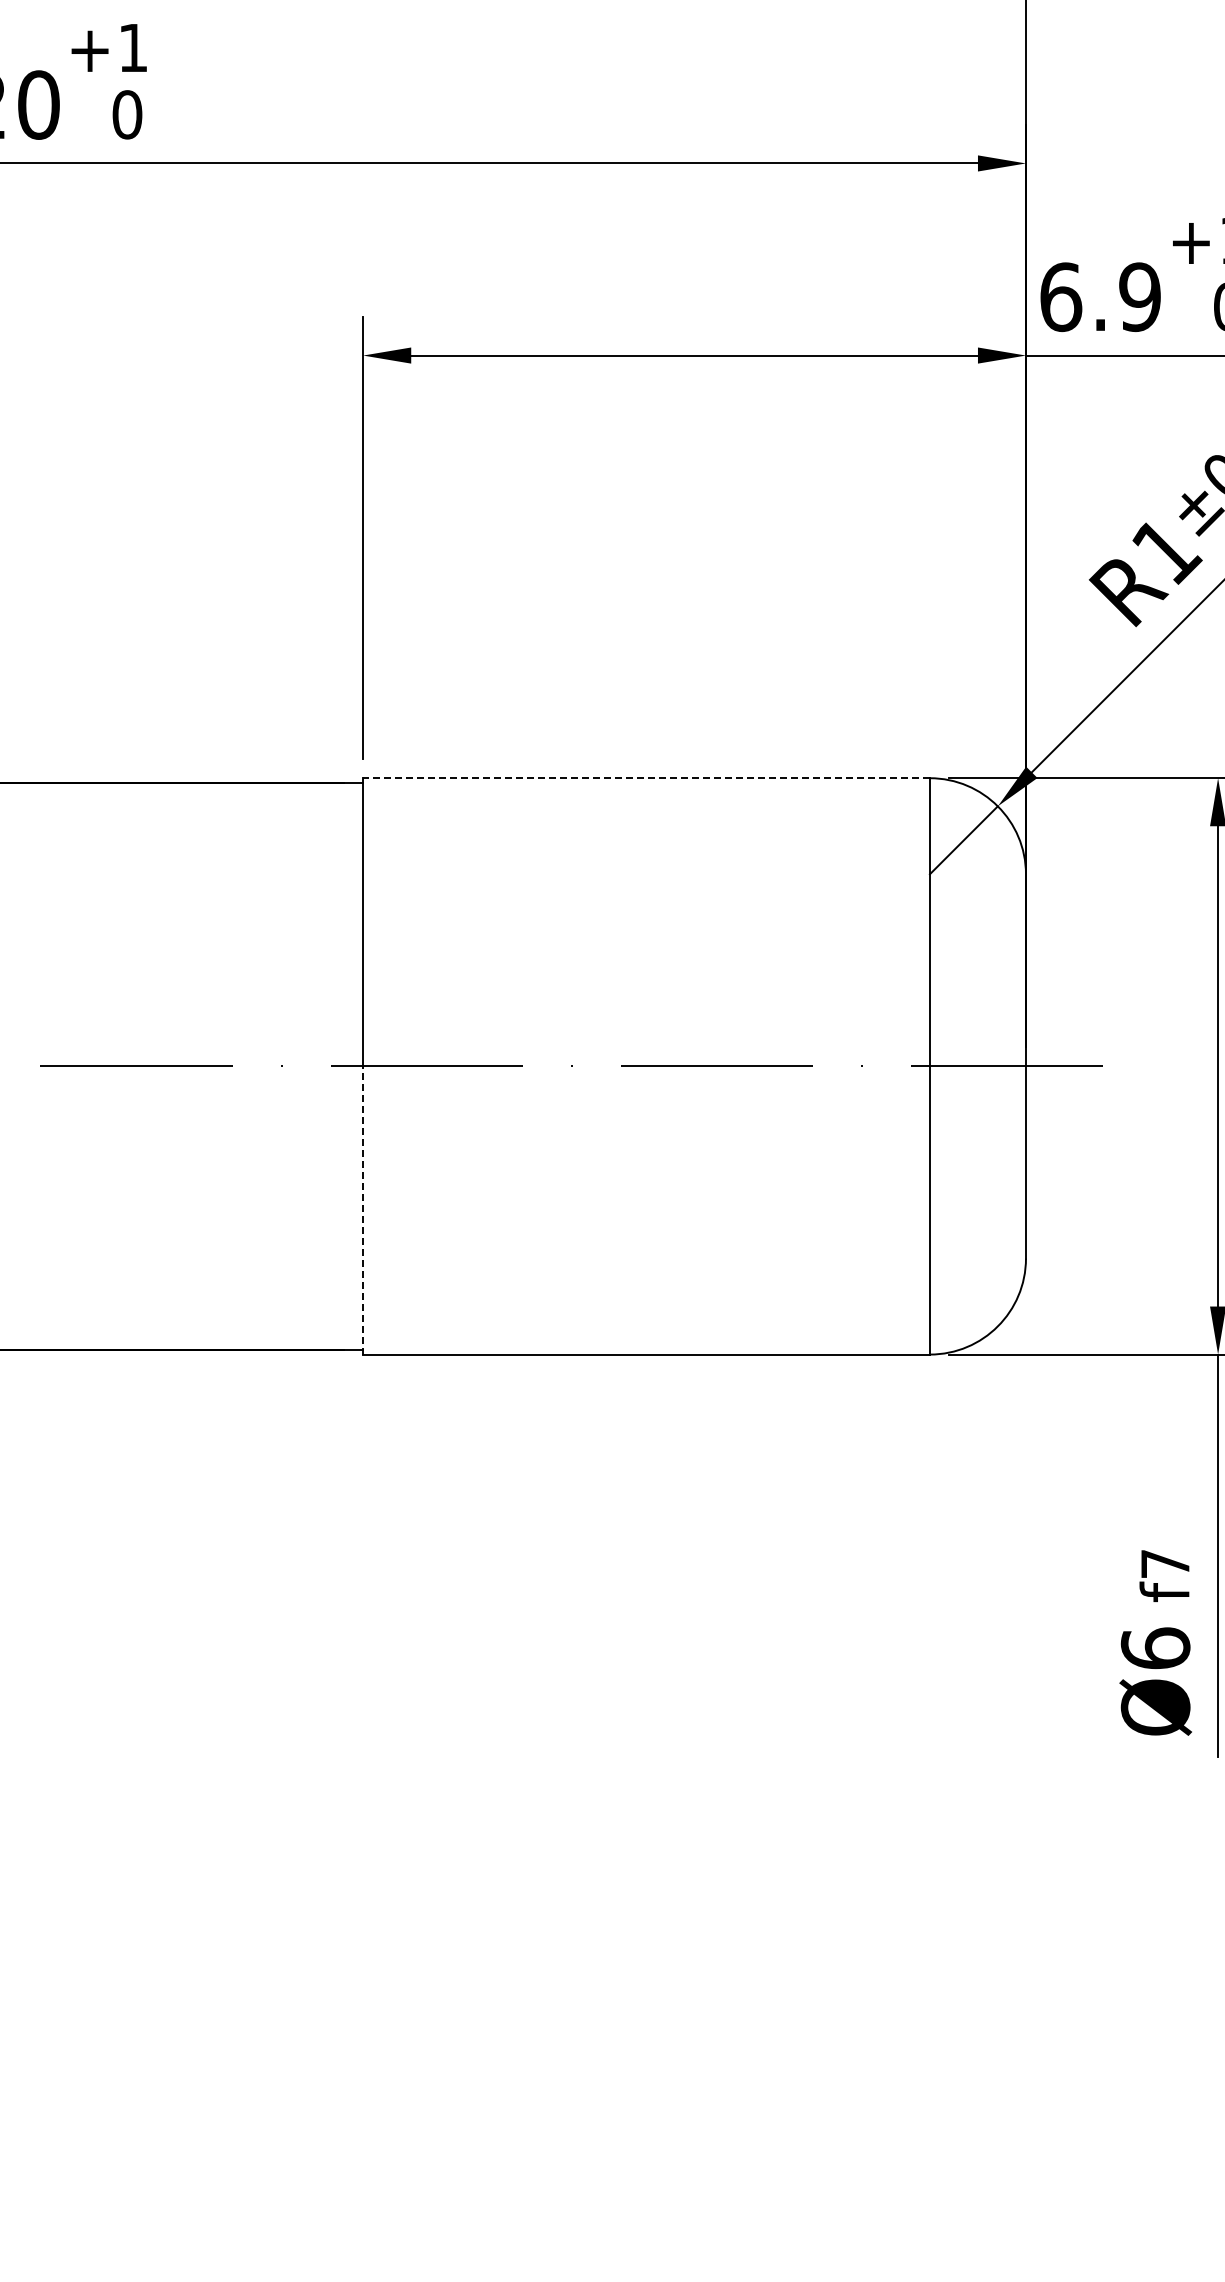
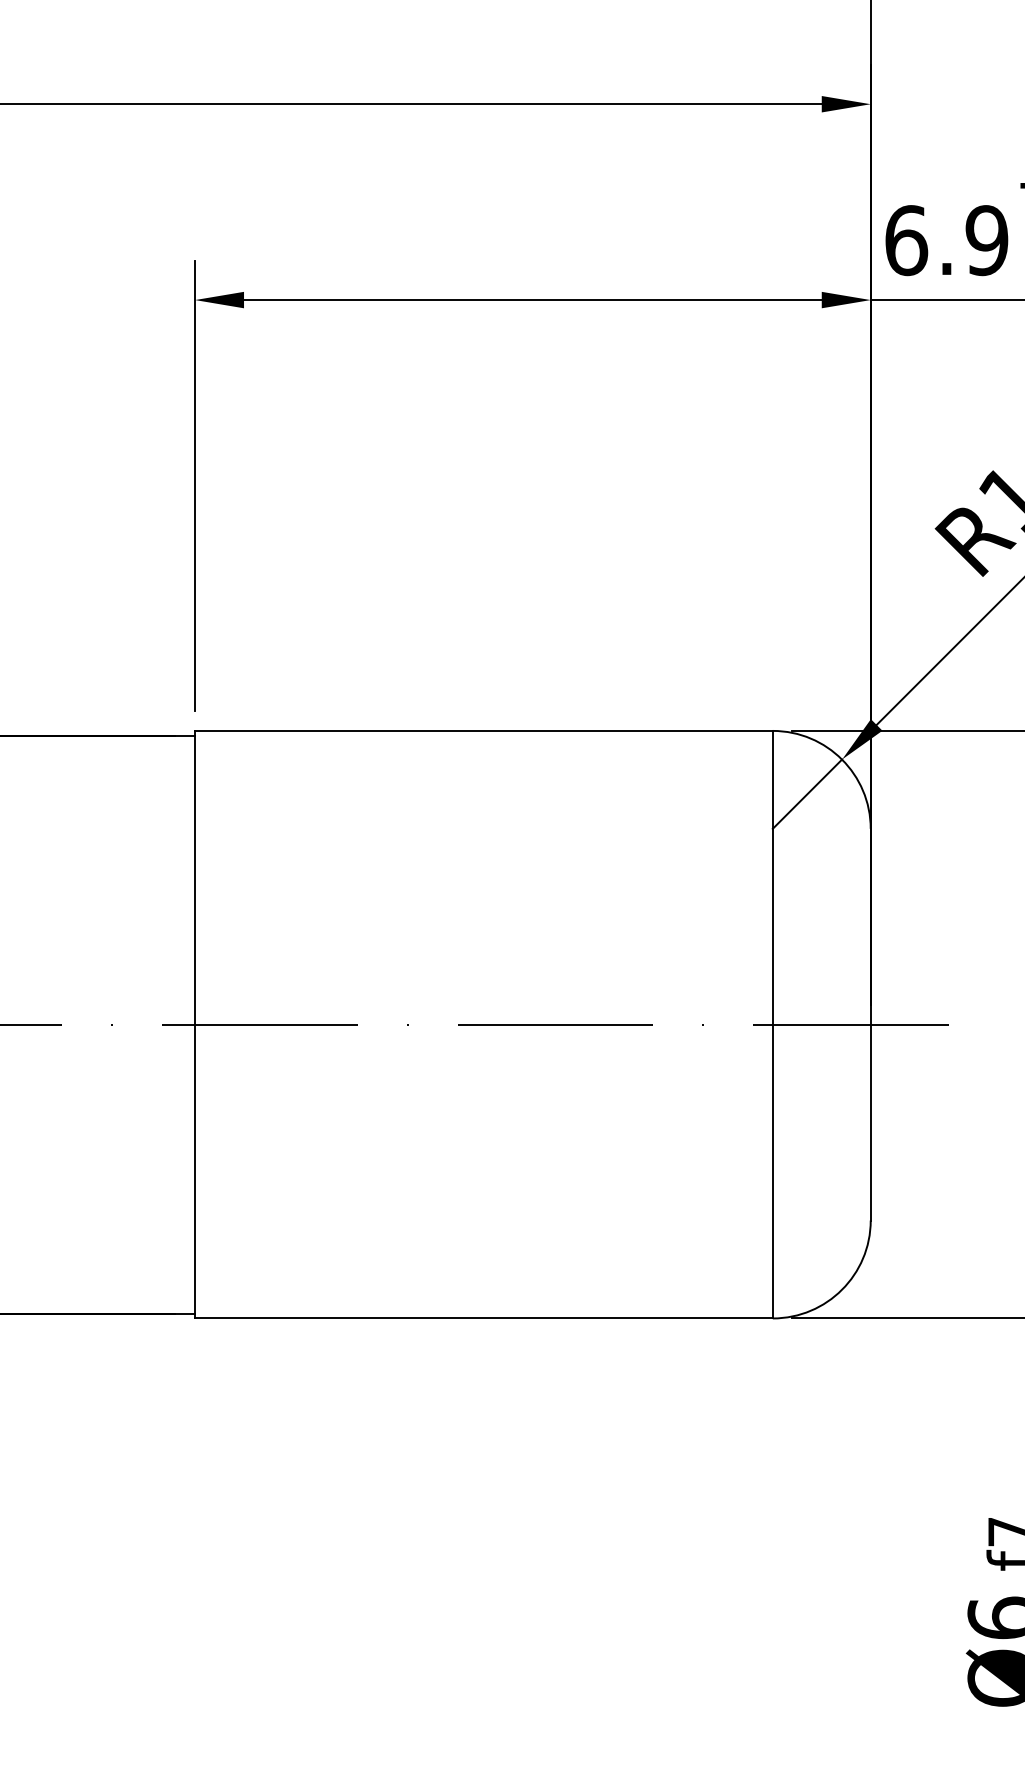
line: (646, 778) -> (483, 731), dashed -> solid
line: (363, 1209) -> (195, 1170), dashed -> solid

